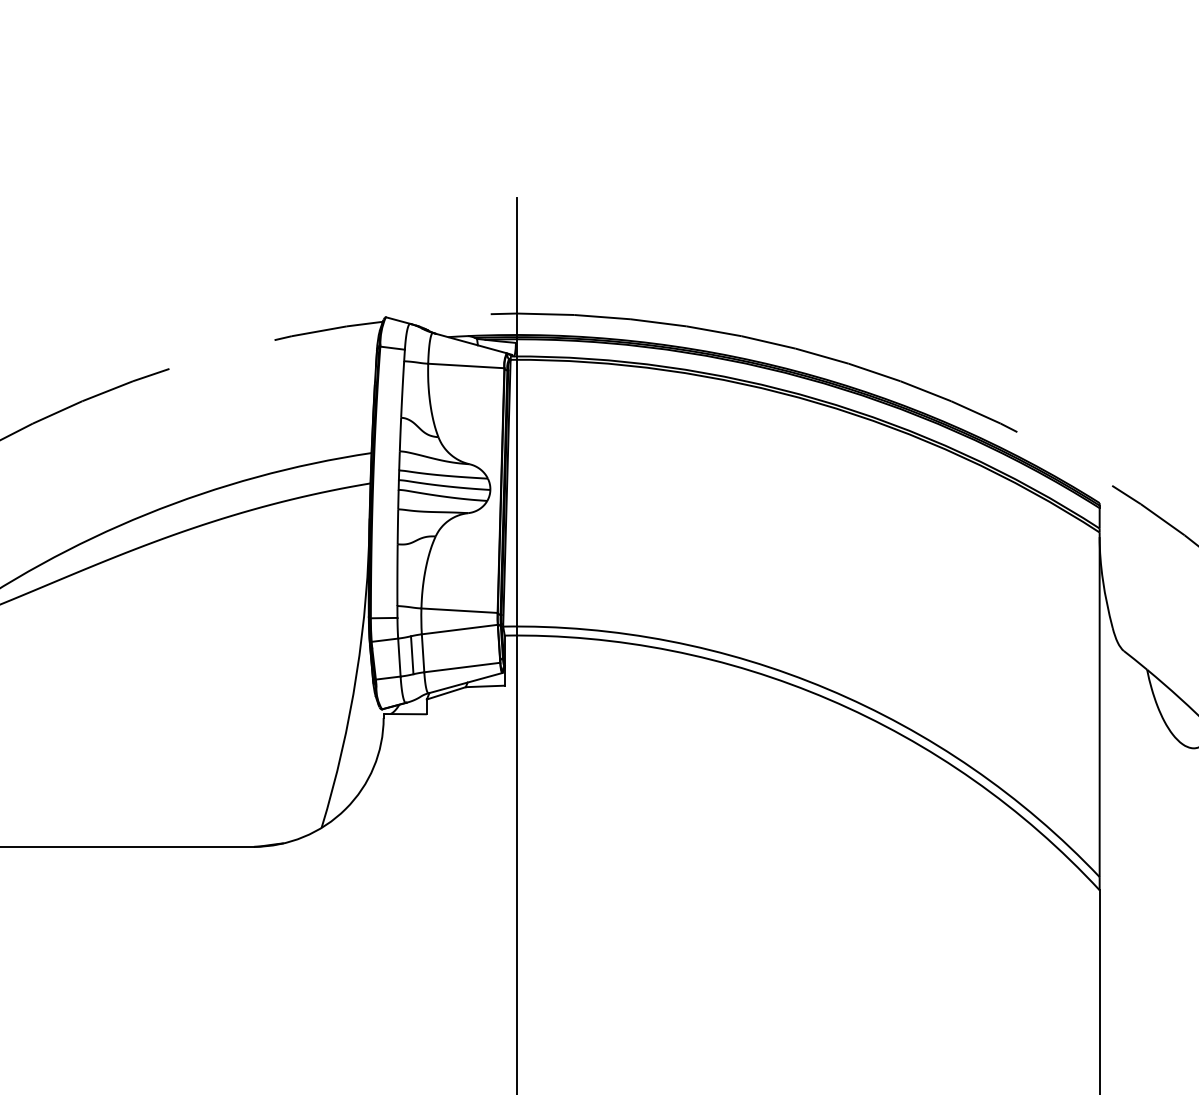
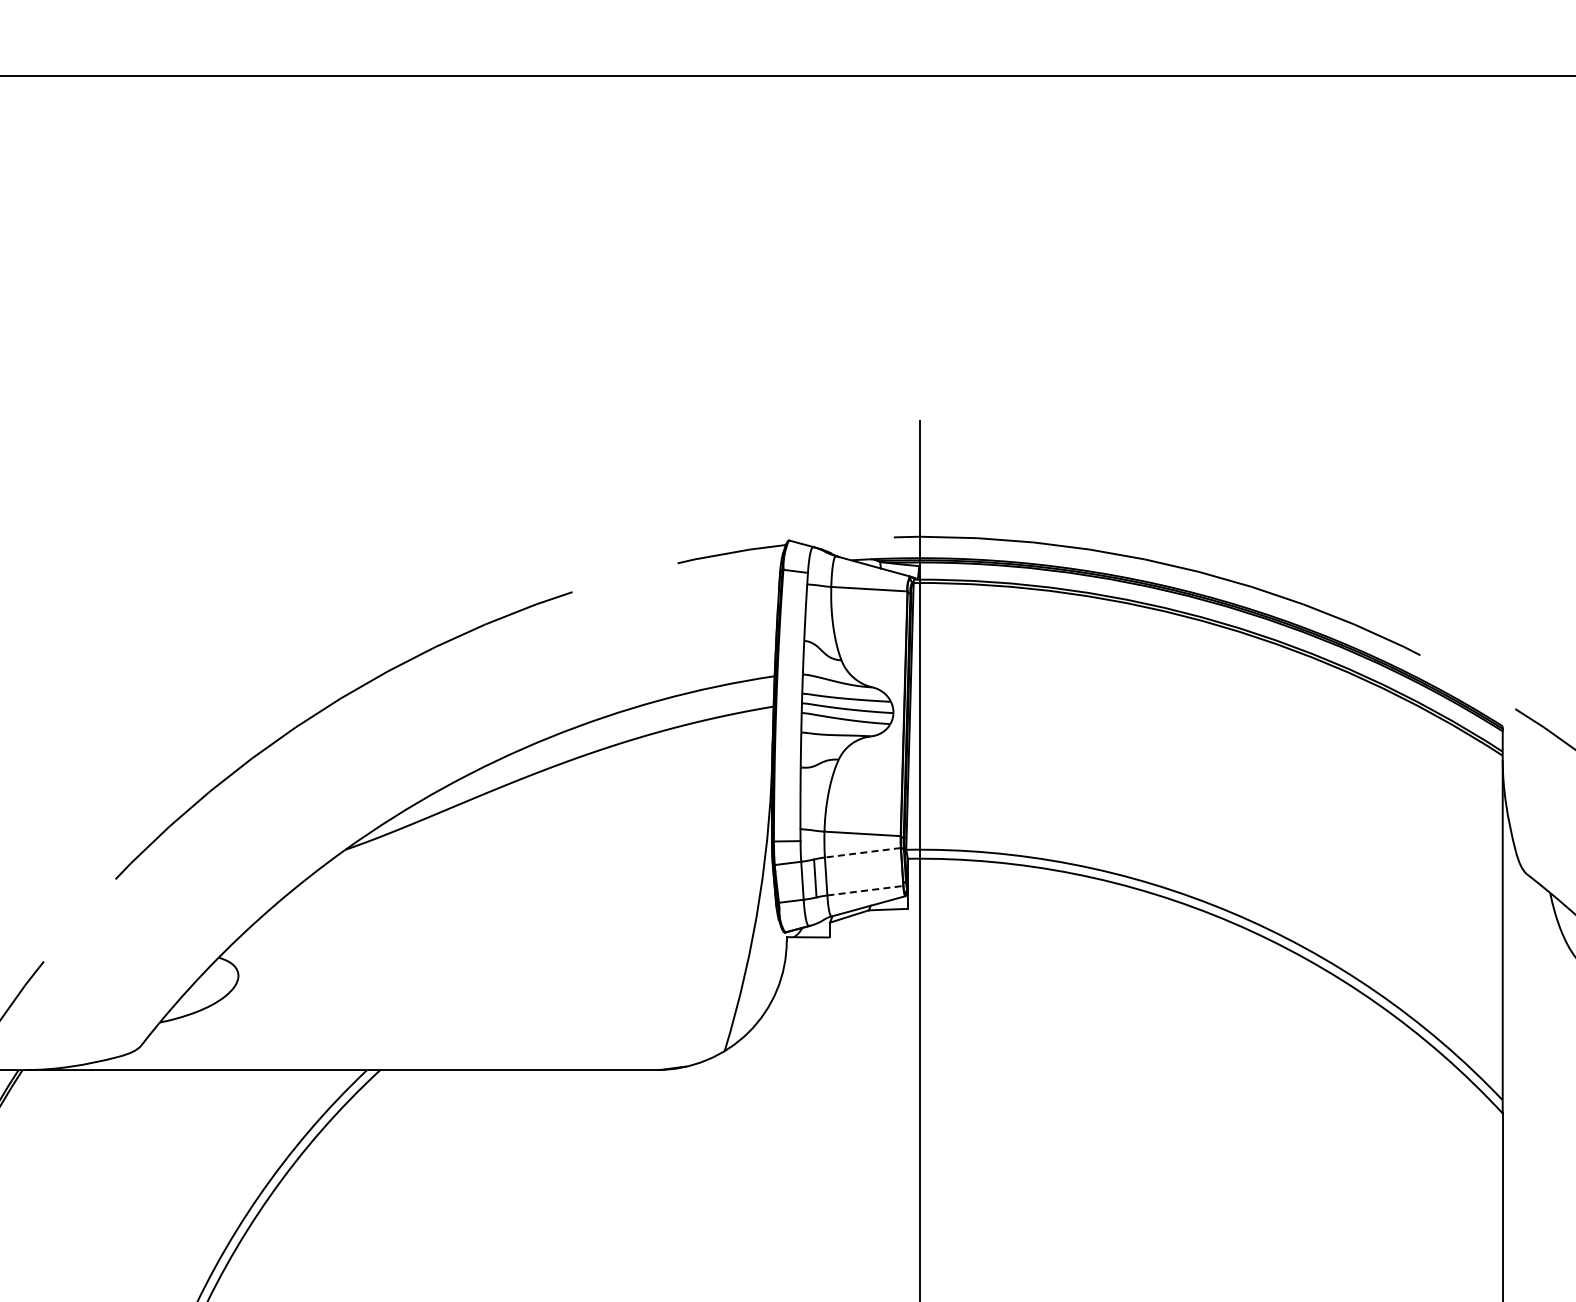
line: (459, 629) -> (862, 852), solid -> dashed
line: (462, 667) -> (865, 890), solid -> dashed

